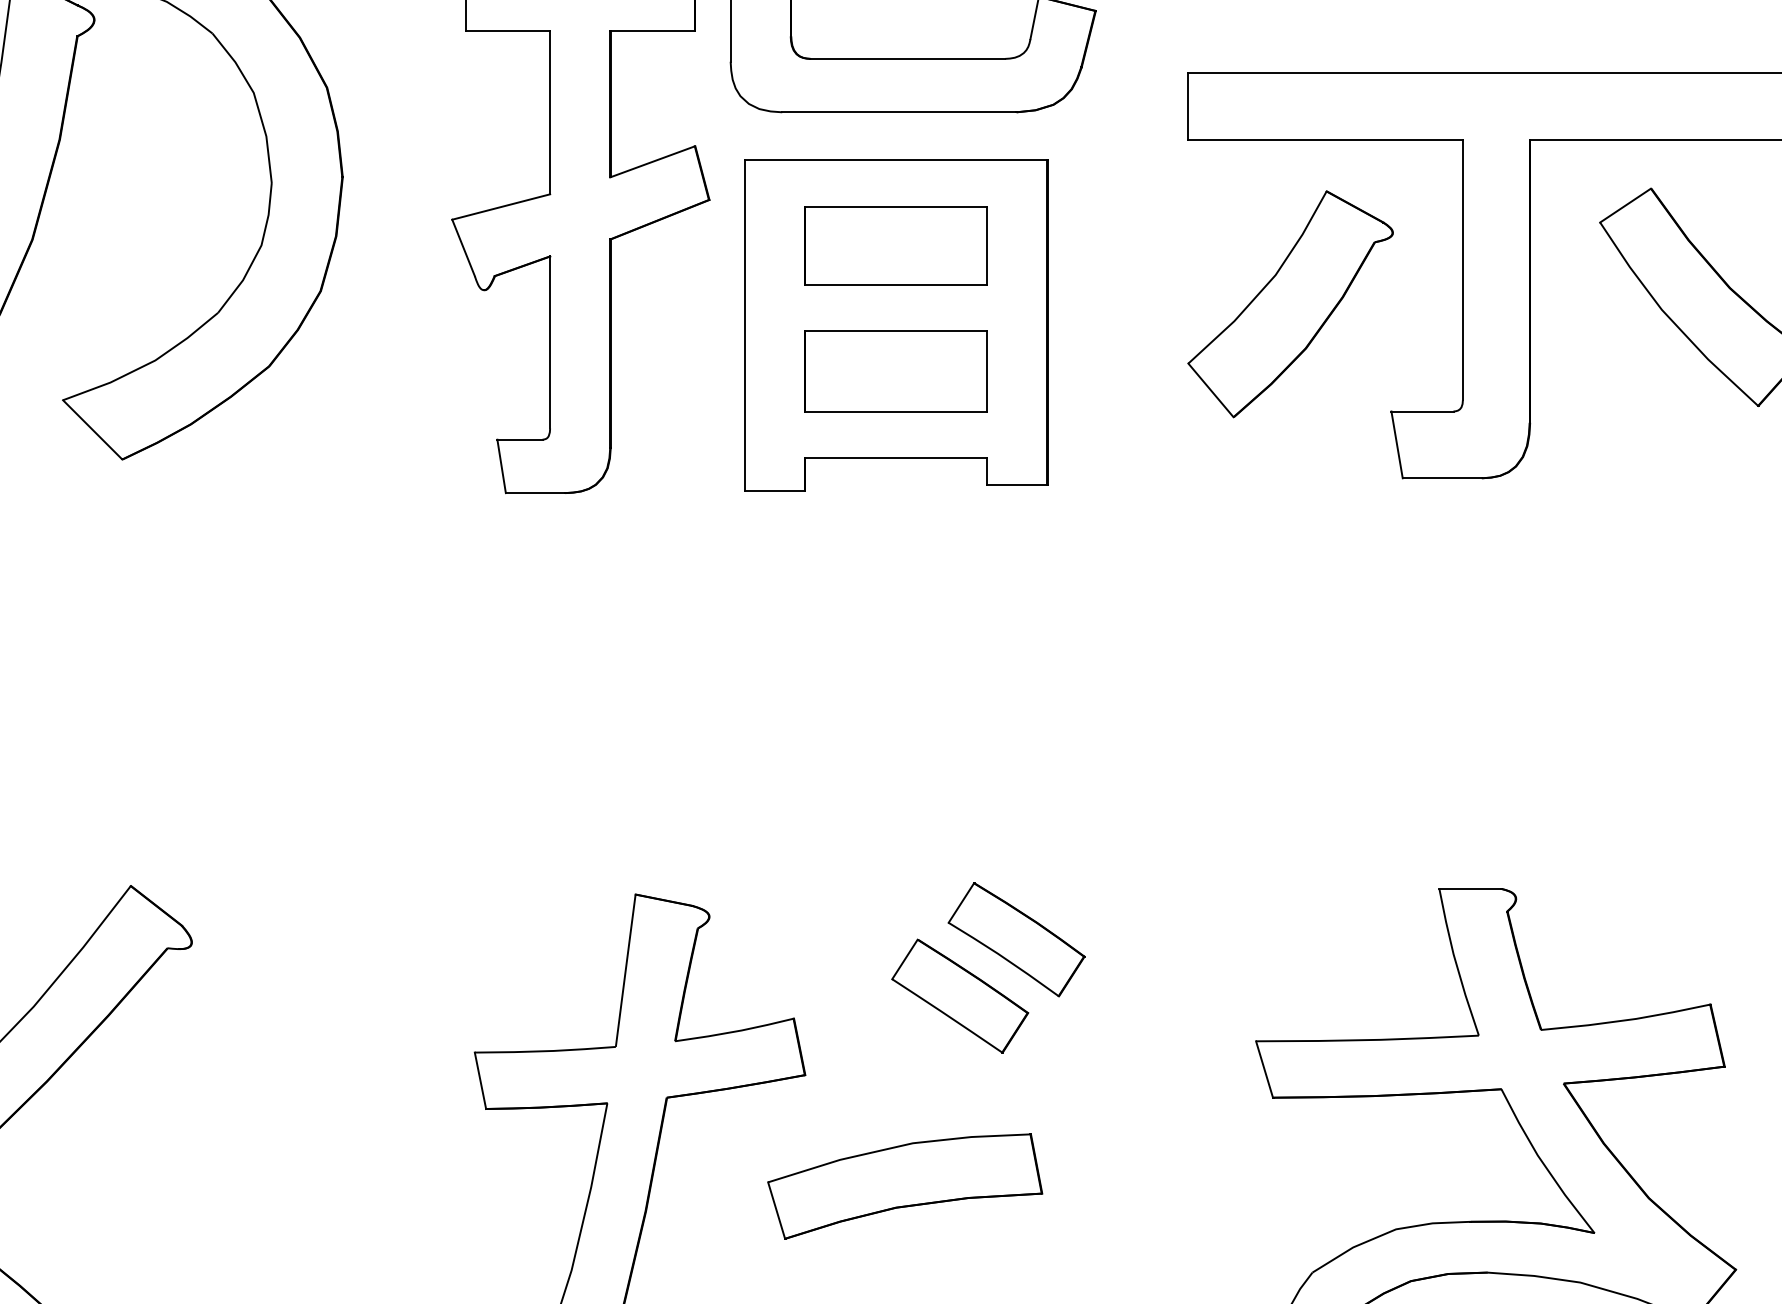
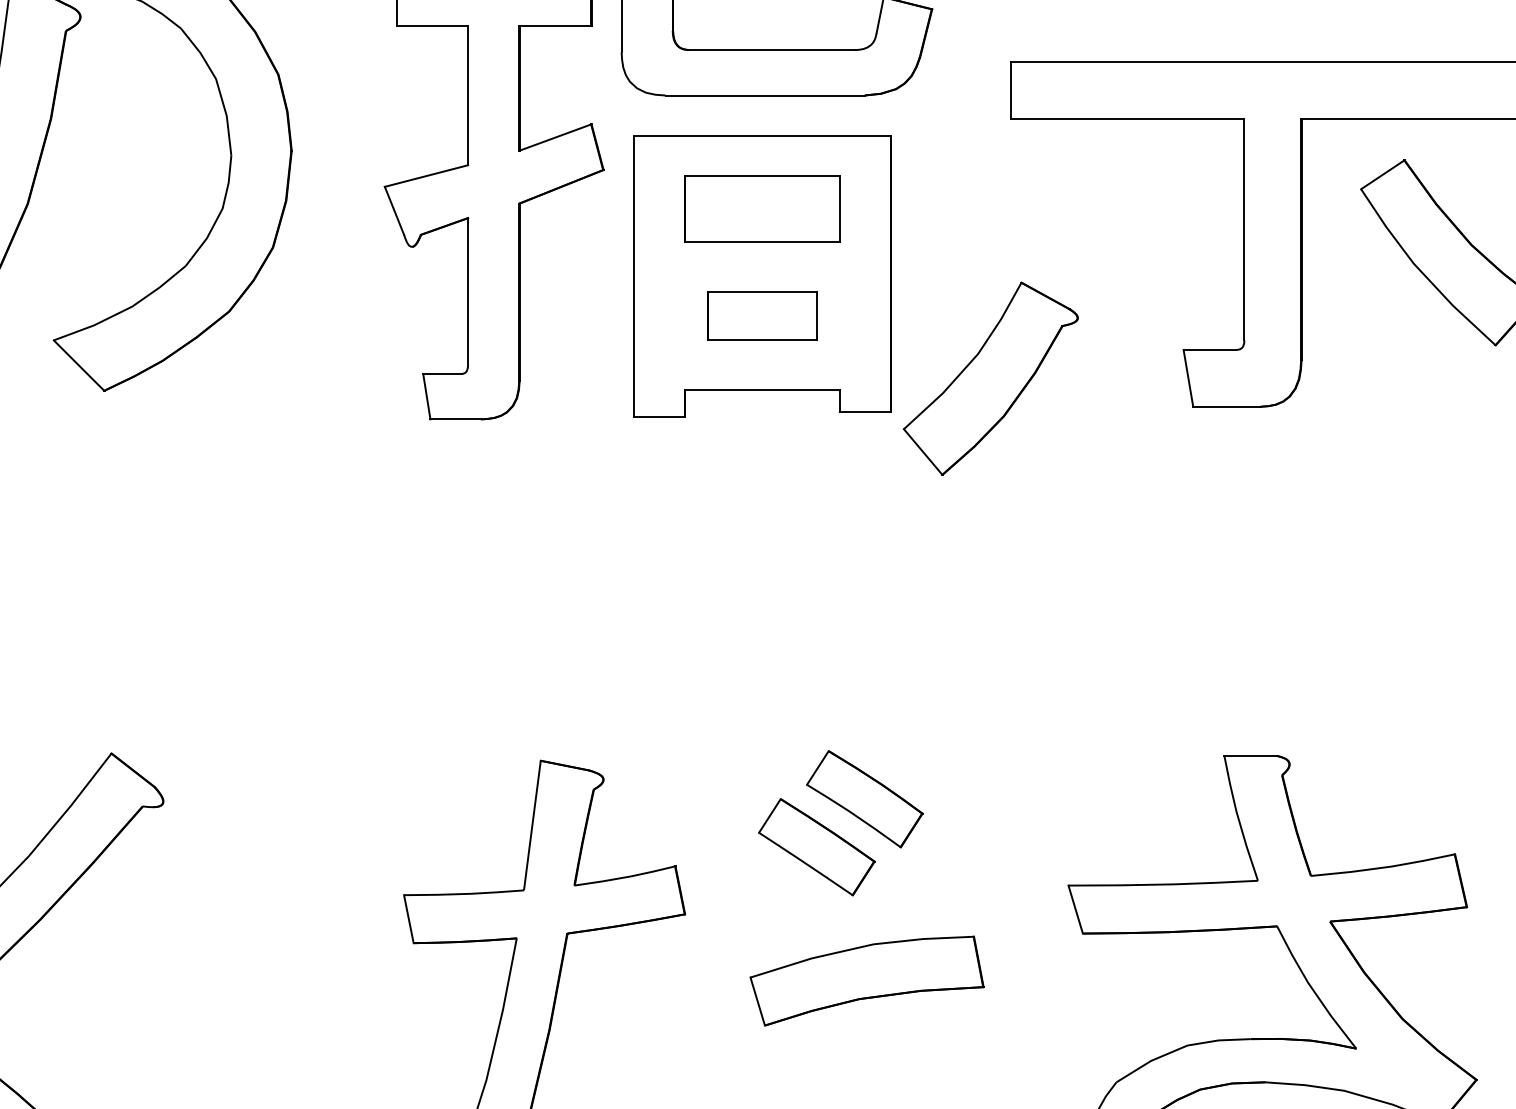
part: (1290, 303) -> (990, 378), moved
part: (896, 370) -> (762, 315), size x0.7
part: (904, 1185) -> (866, 980), moved

